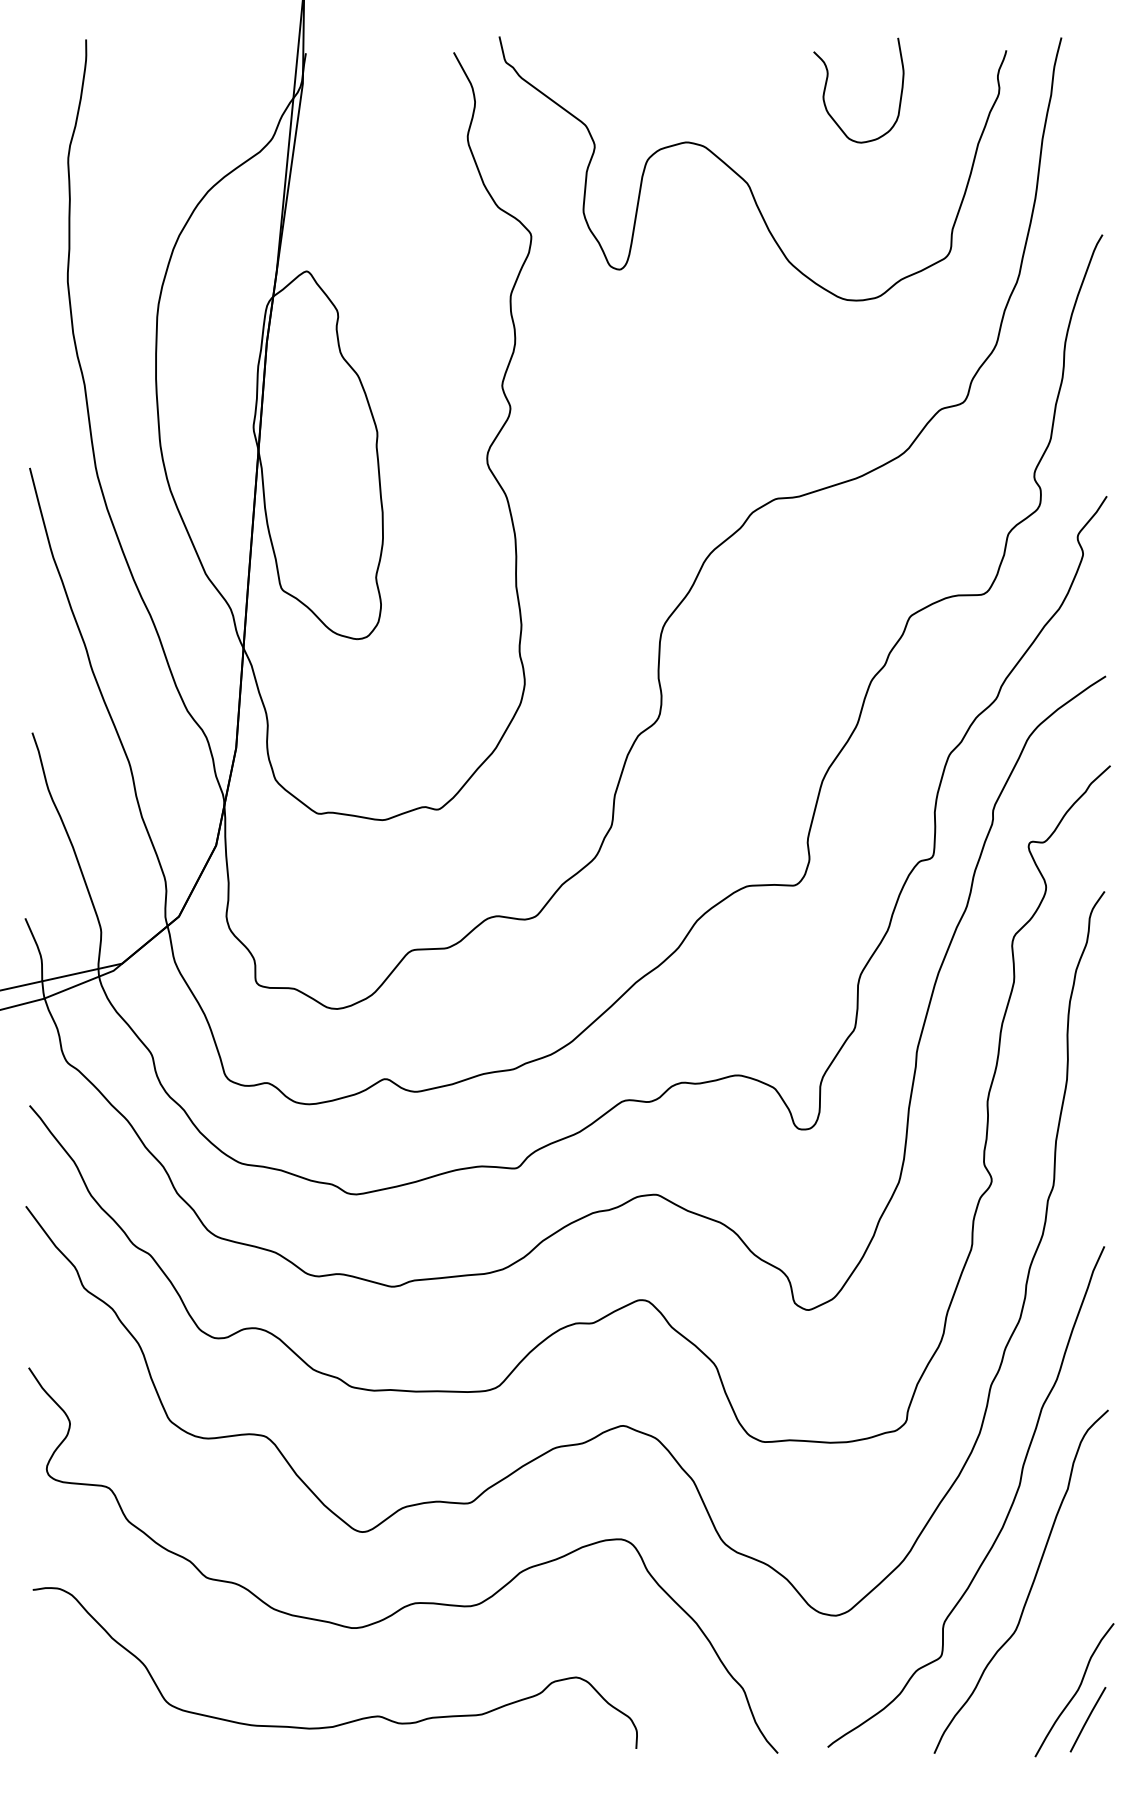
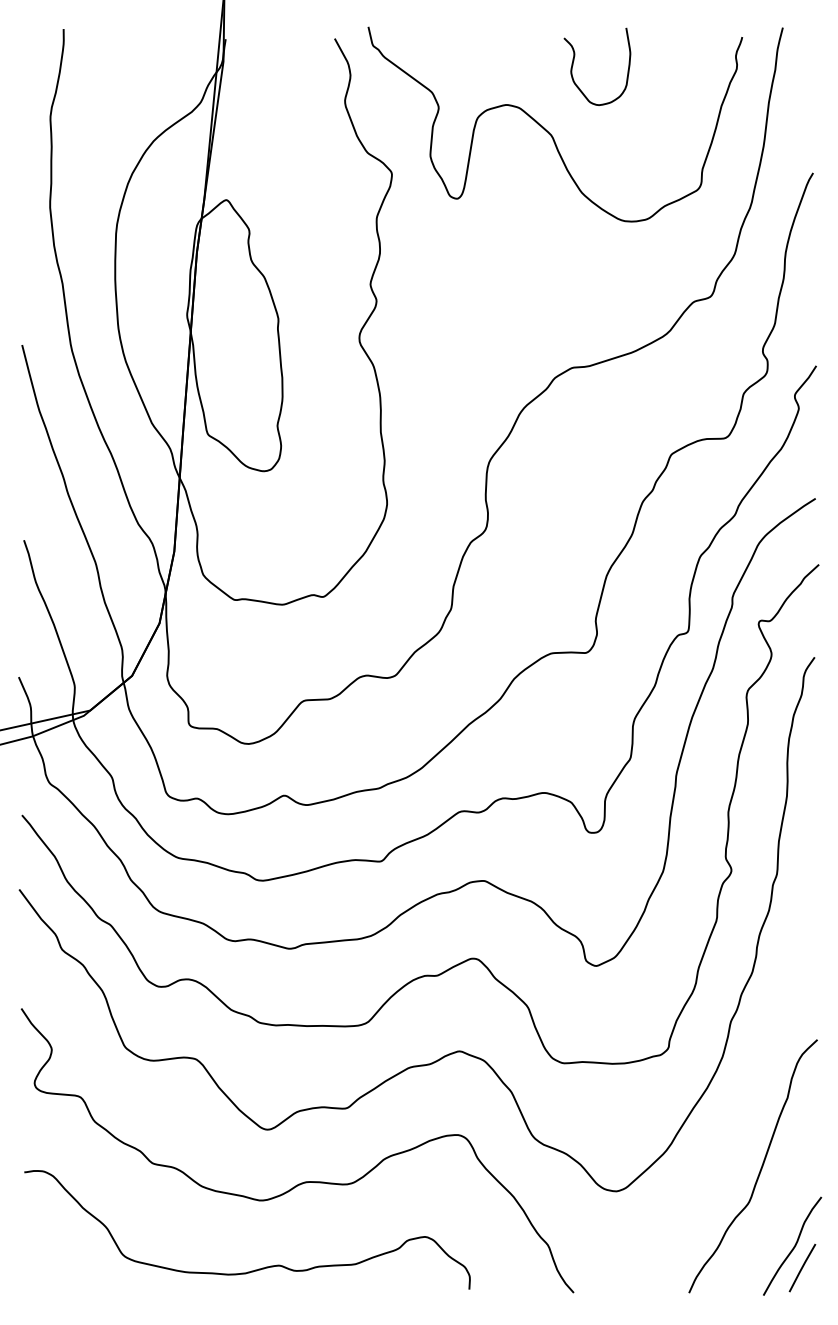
curve: (827, 82) -> (574, 60), moved
curve: (1008, 1510) -> (743, 1113), removed

